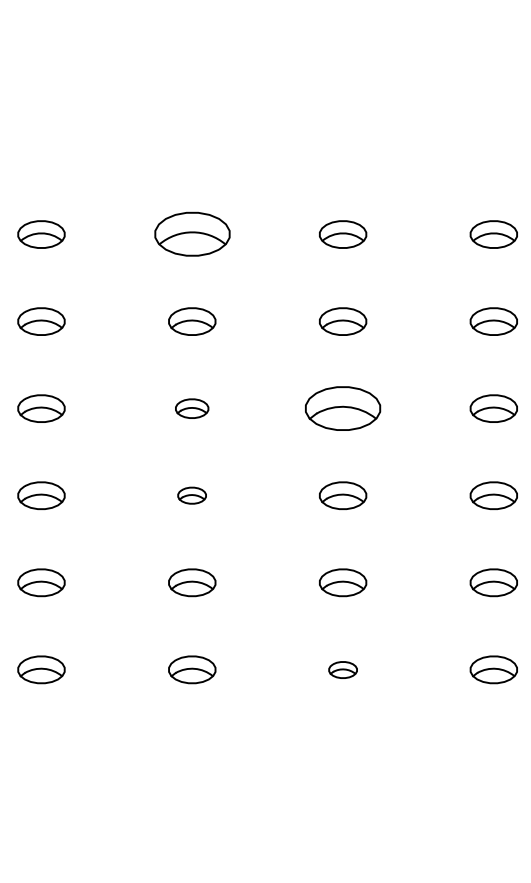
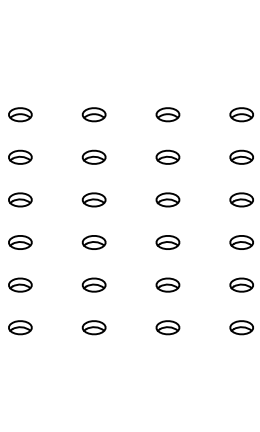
part: (190, 234) -> (93, 114), size x0.62
part: (190, 407) -> (93, 199), size x1.43
part: (342, 407) -> (167, 199), size x0.62
part: (190, 495) -> (93, 242), size x1.67
part: (342, 669) -> (167, 327), size x1.67

